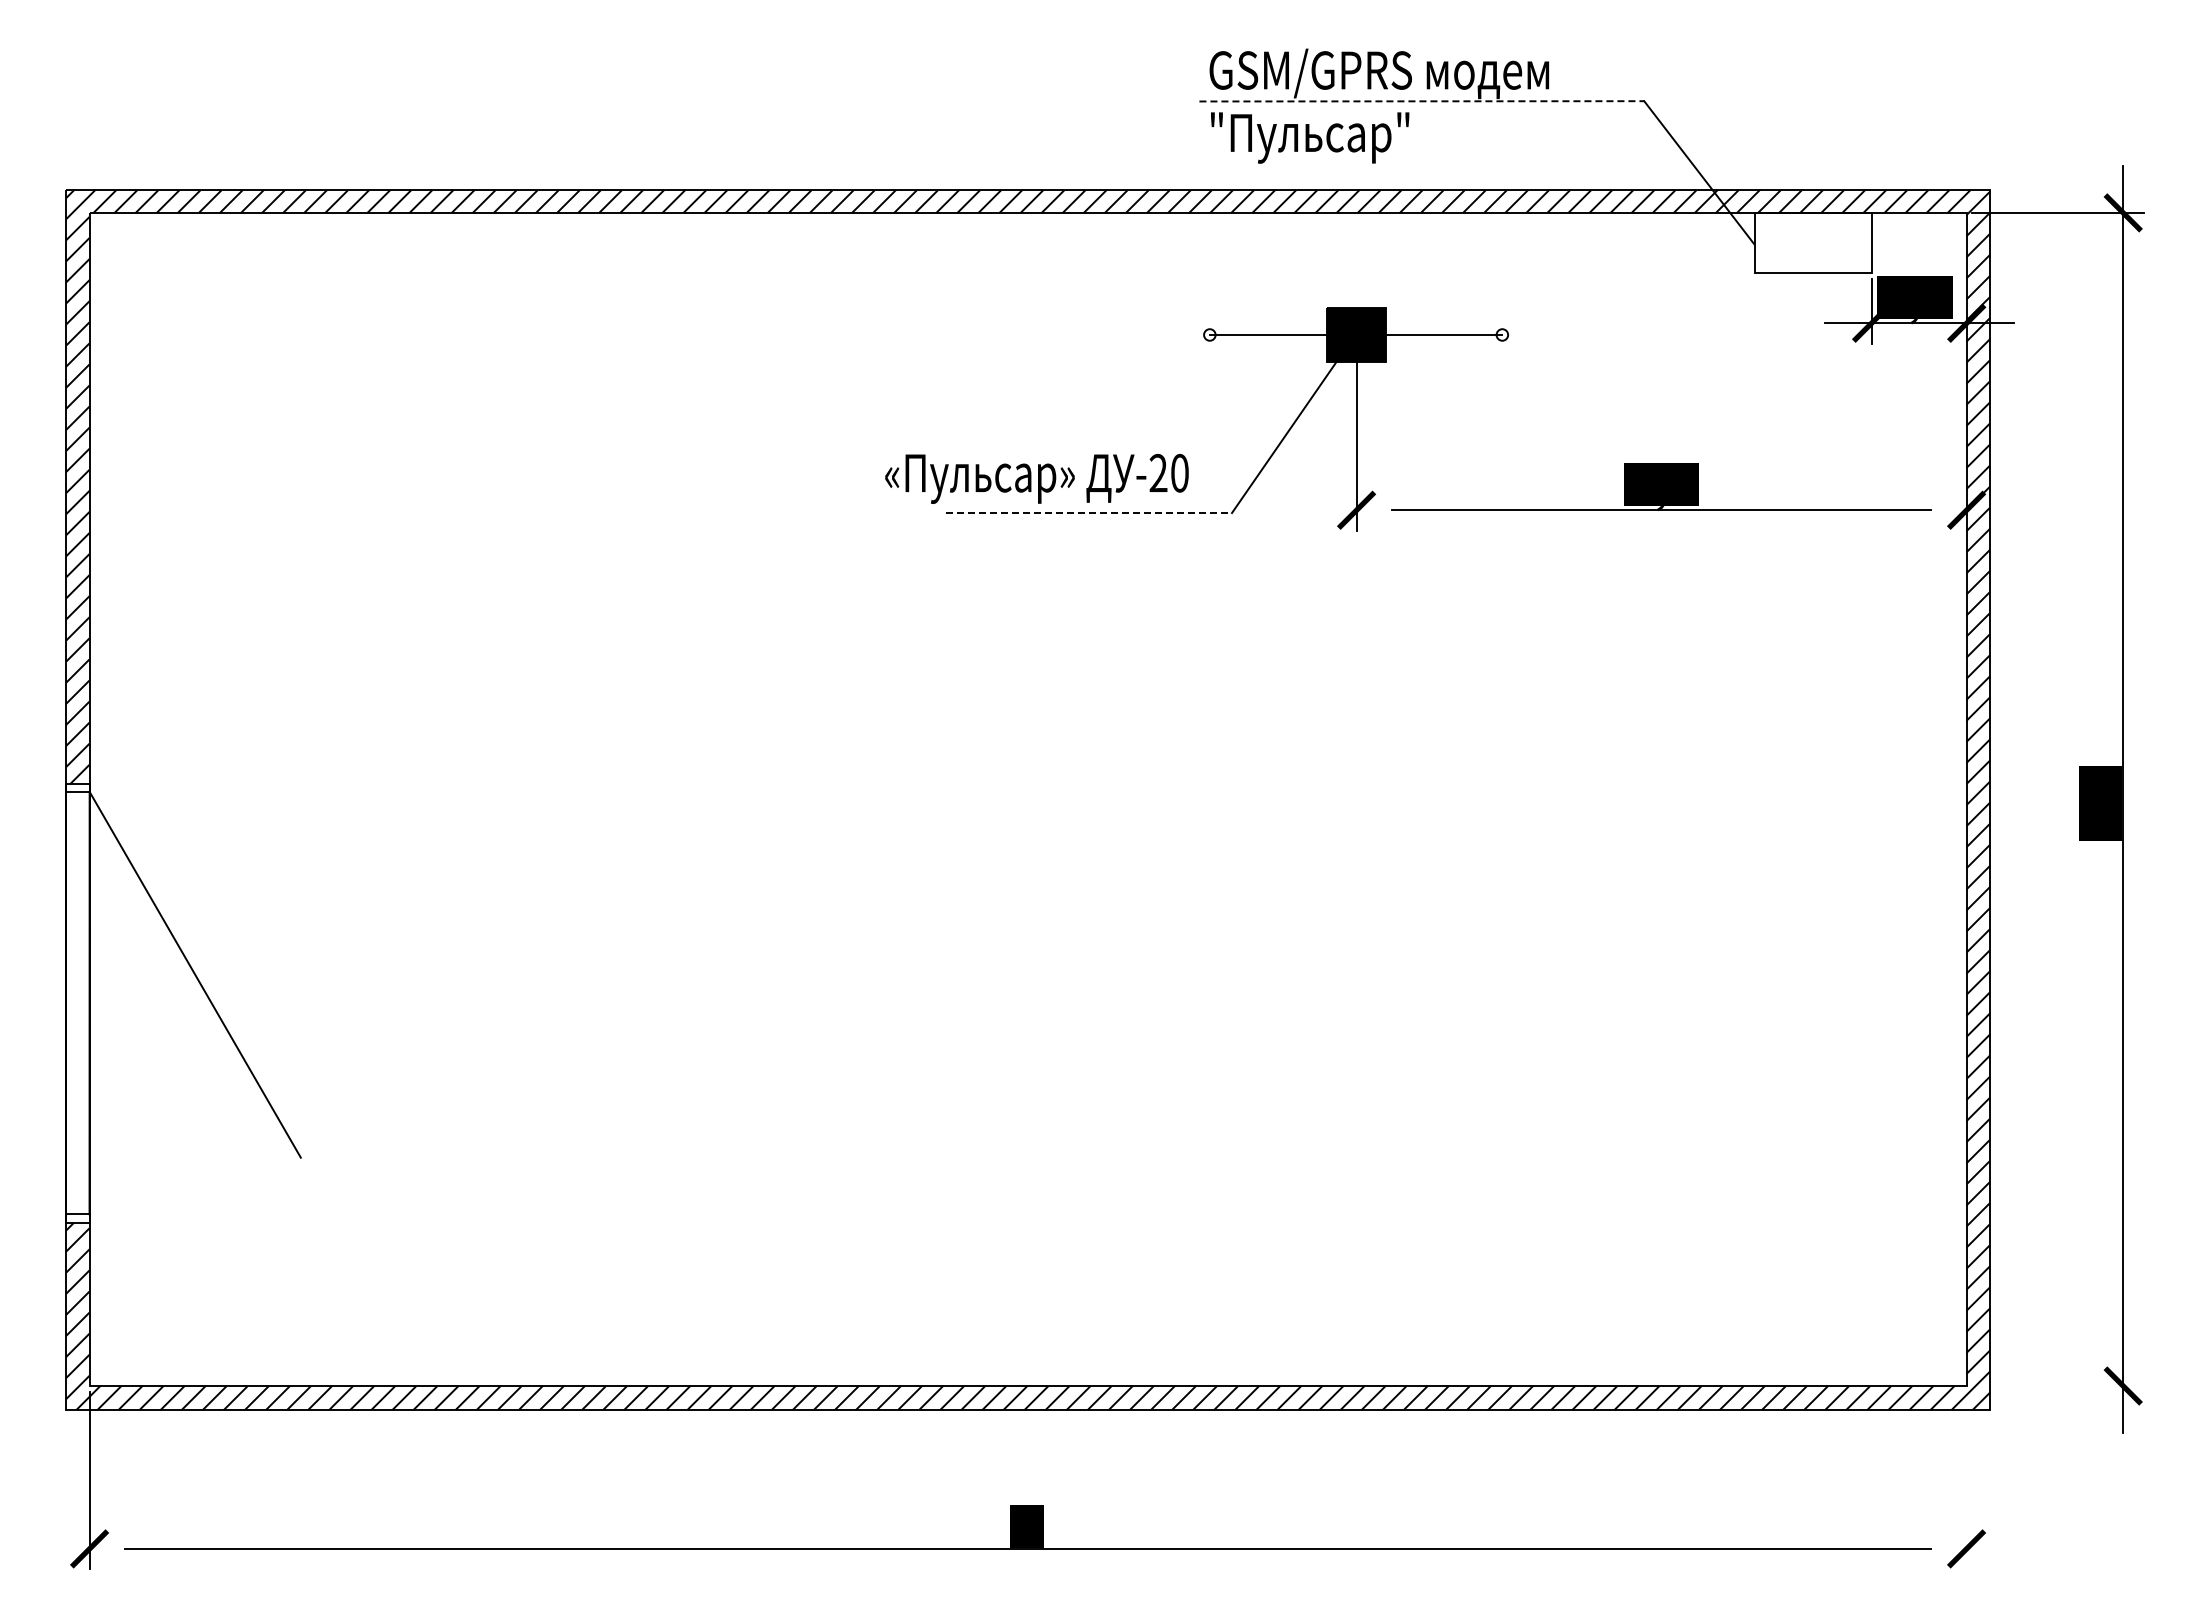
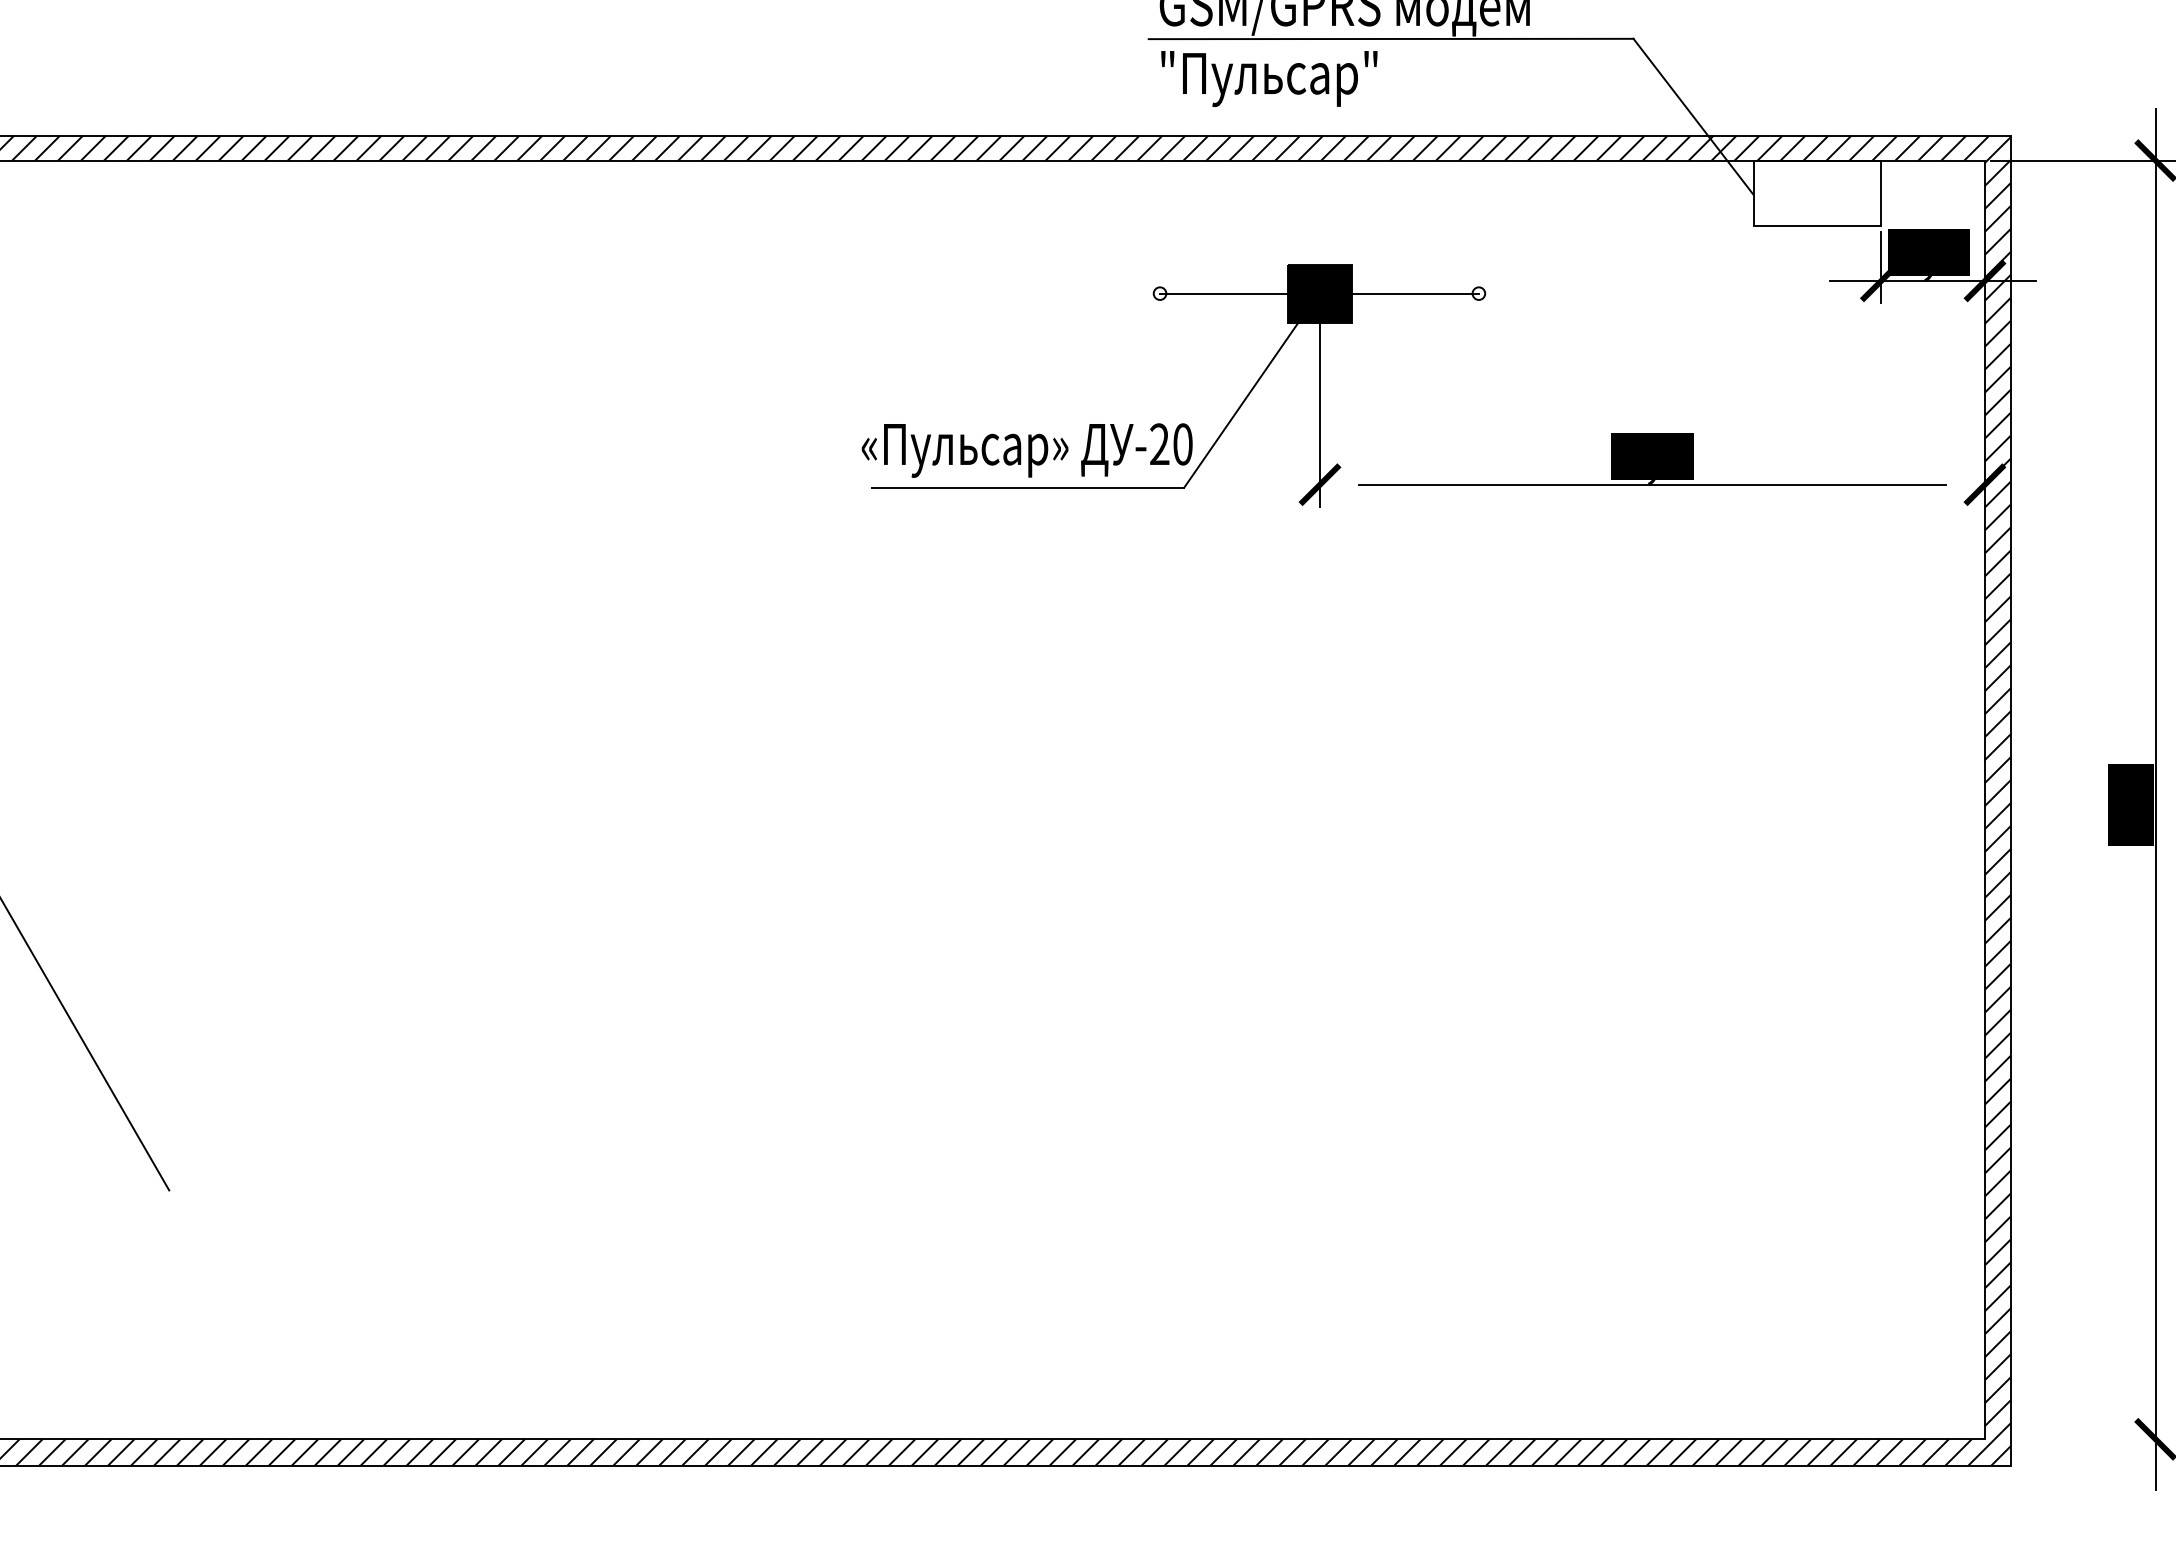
line: (1422, 101) -> (1391, 39), dashed -> solid
text: (1036, 478) -> (1026, 450), moved
line: (1089, 513) -> (1028, 488), dashed -> solid

